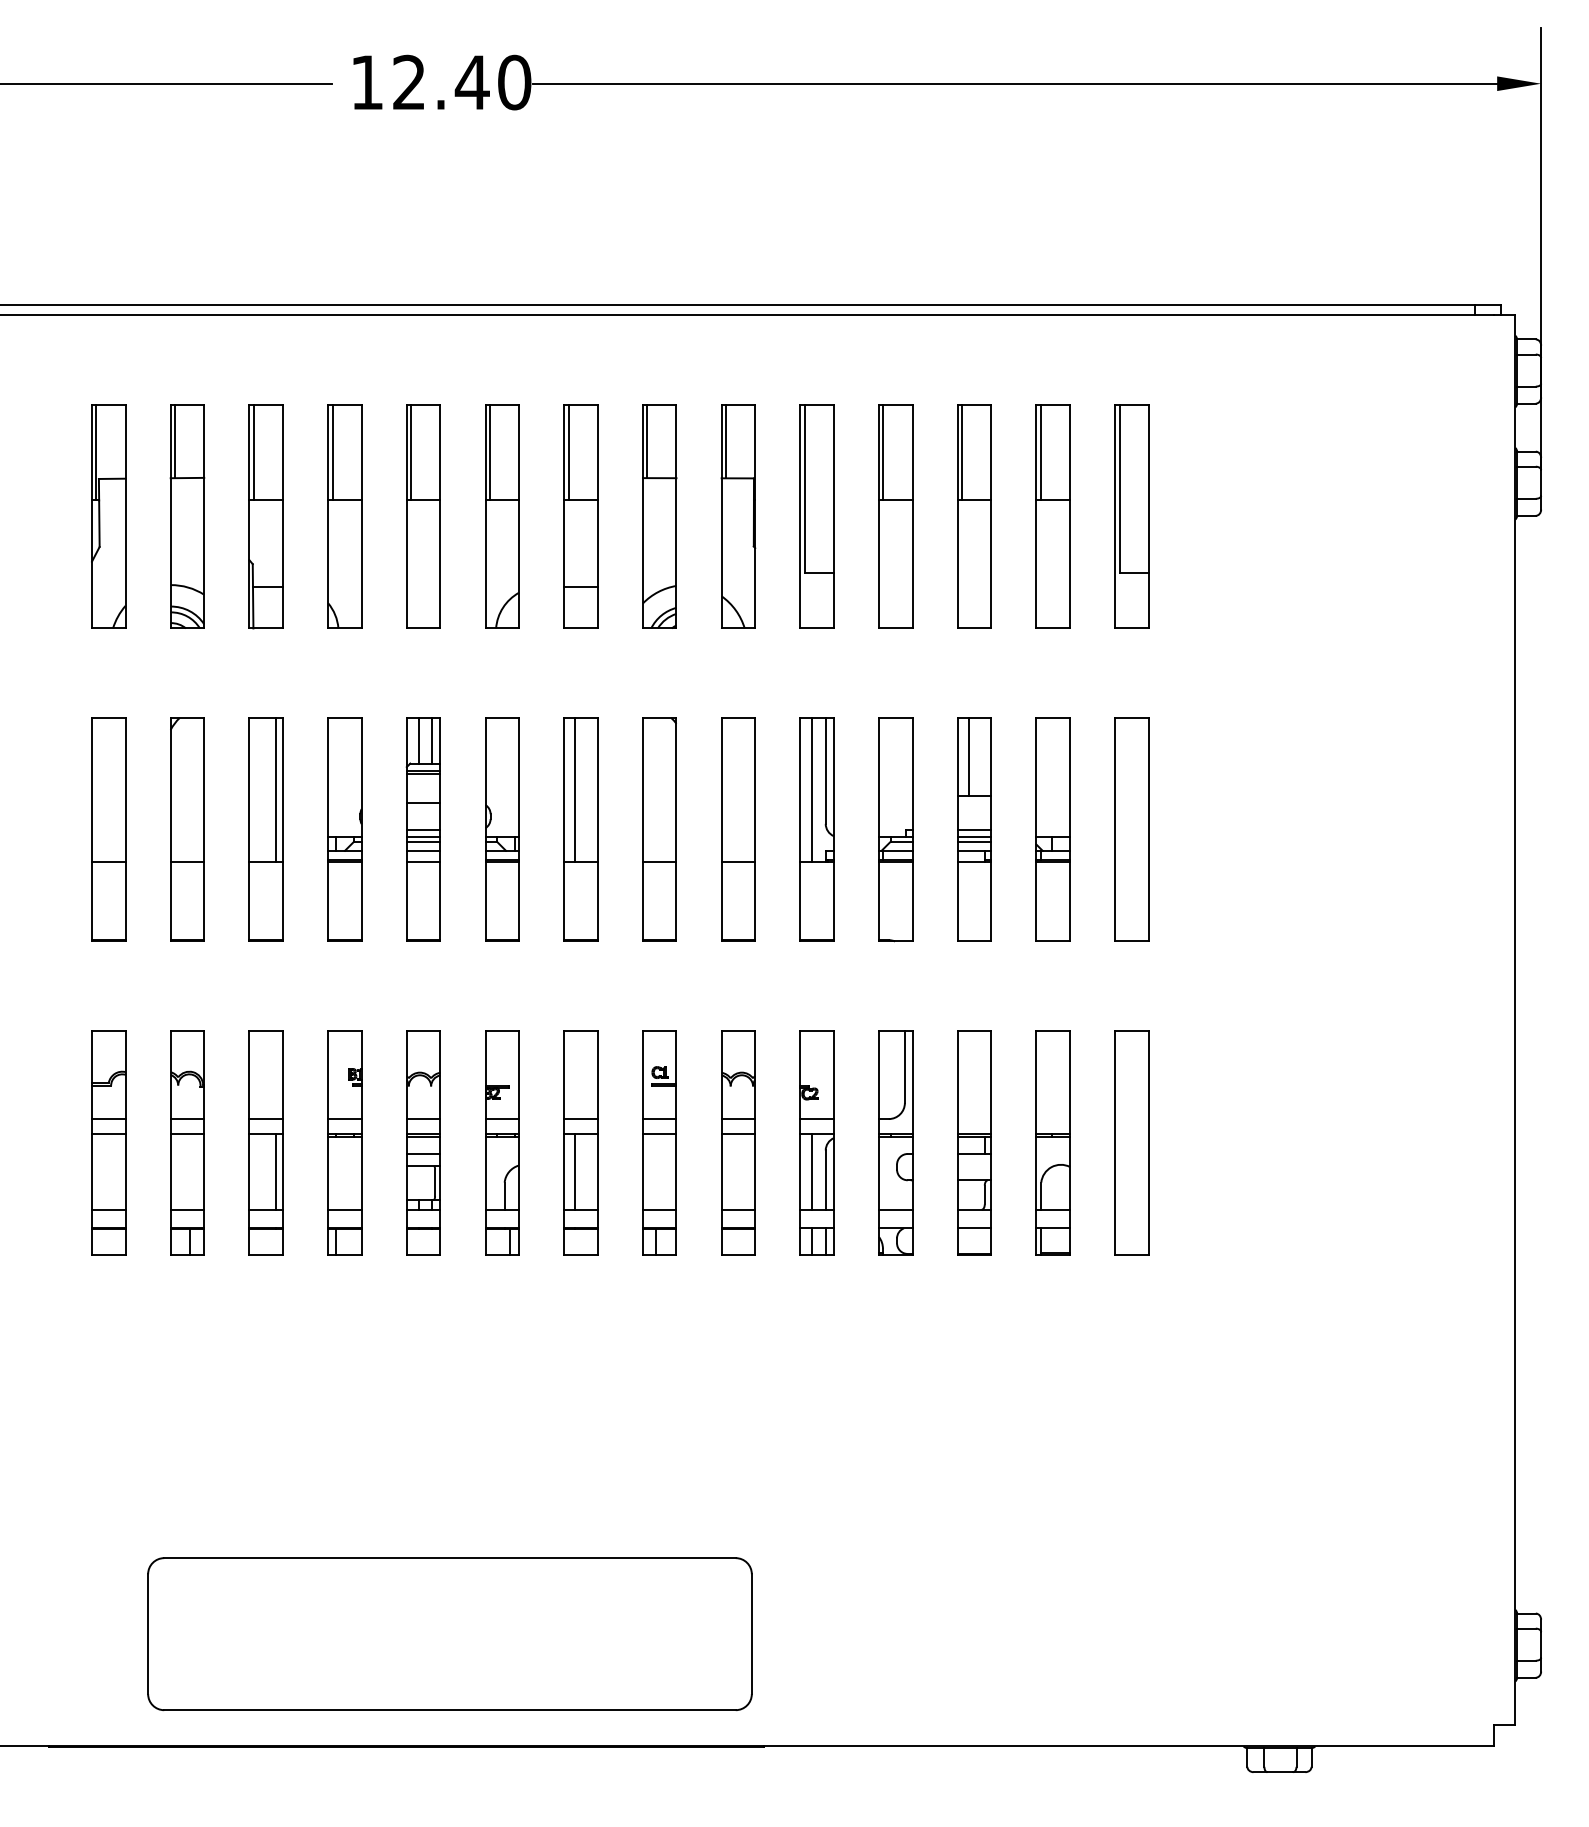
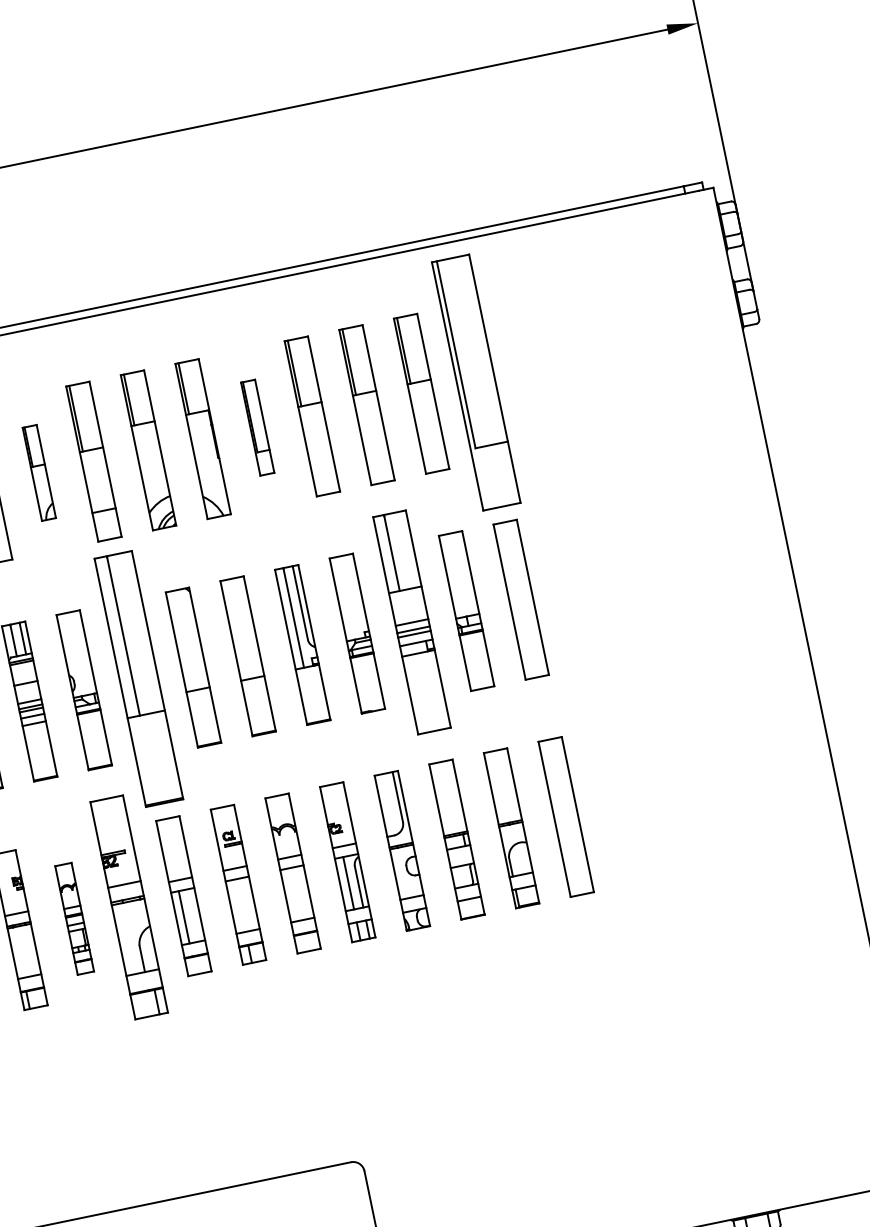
part: (502, 516) -> (39, 472), size x0.6
part: (816, 516) -> (257, 427), size x0.6
part: (1131, 516) -> (475, 382), size x1.6
part: (580, 829) -> (138, 678), size x1.6
part: (974, 829) -> (411, 622), size x1.4
part: (423, 1142) -> (74, 918), size x0.7
part: (502, 1142) -> (129, 907), size x1.4

